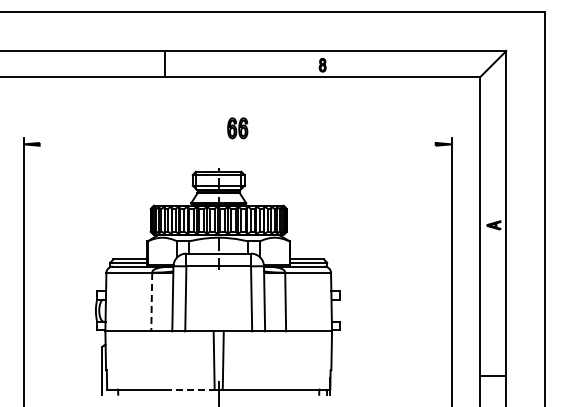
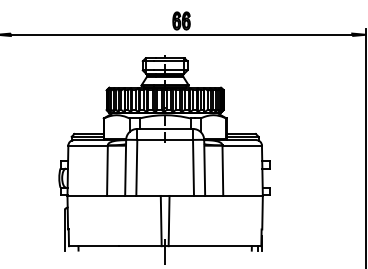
line: (237, 144) -> (181, 34), added
line: (151, 302) -> (107, 171), dashed -> solid
line: (189, 389) -> (139, 246), dashed -> solid

